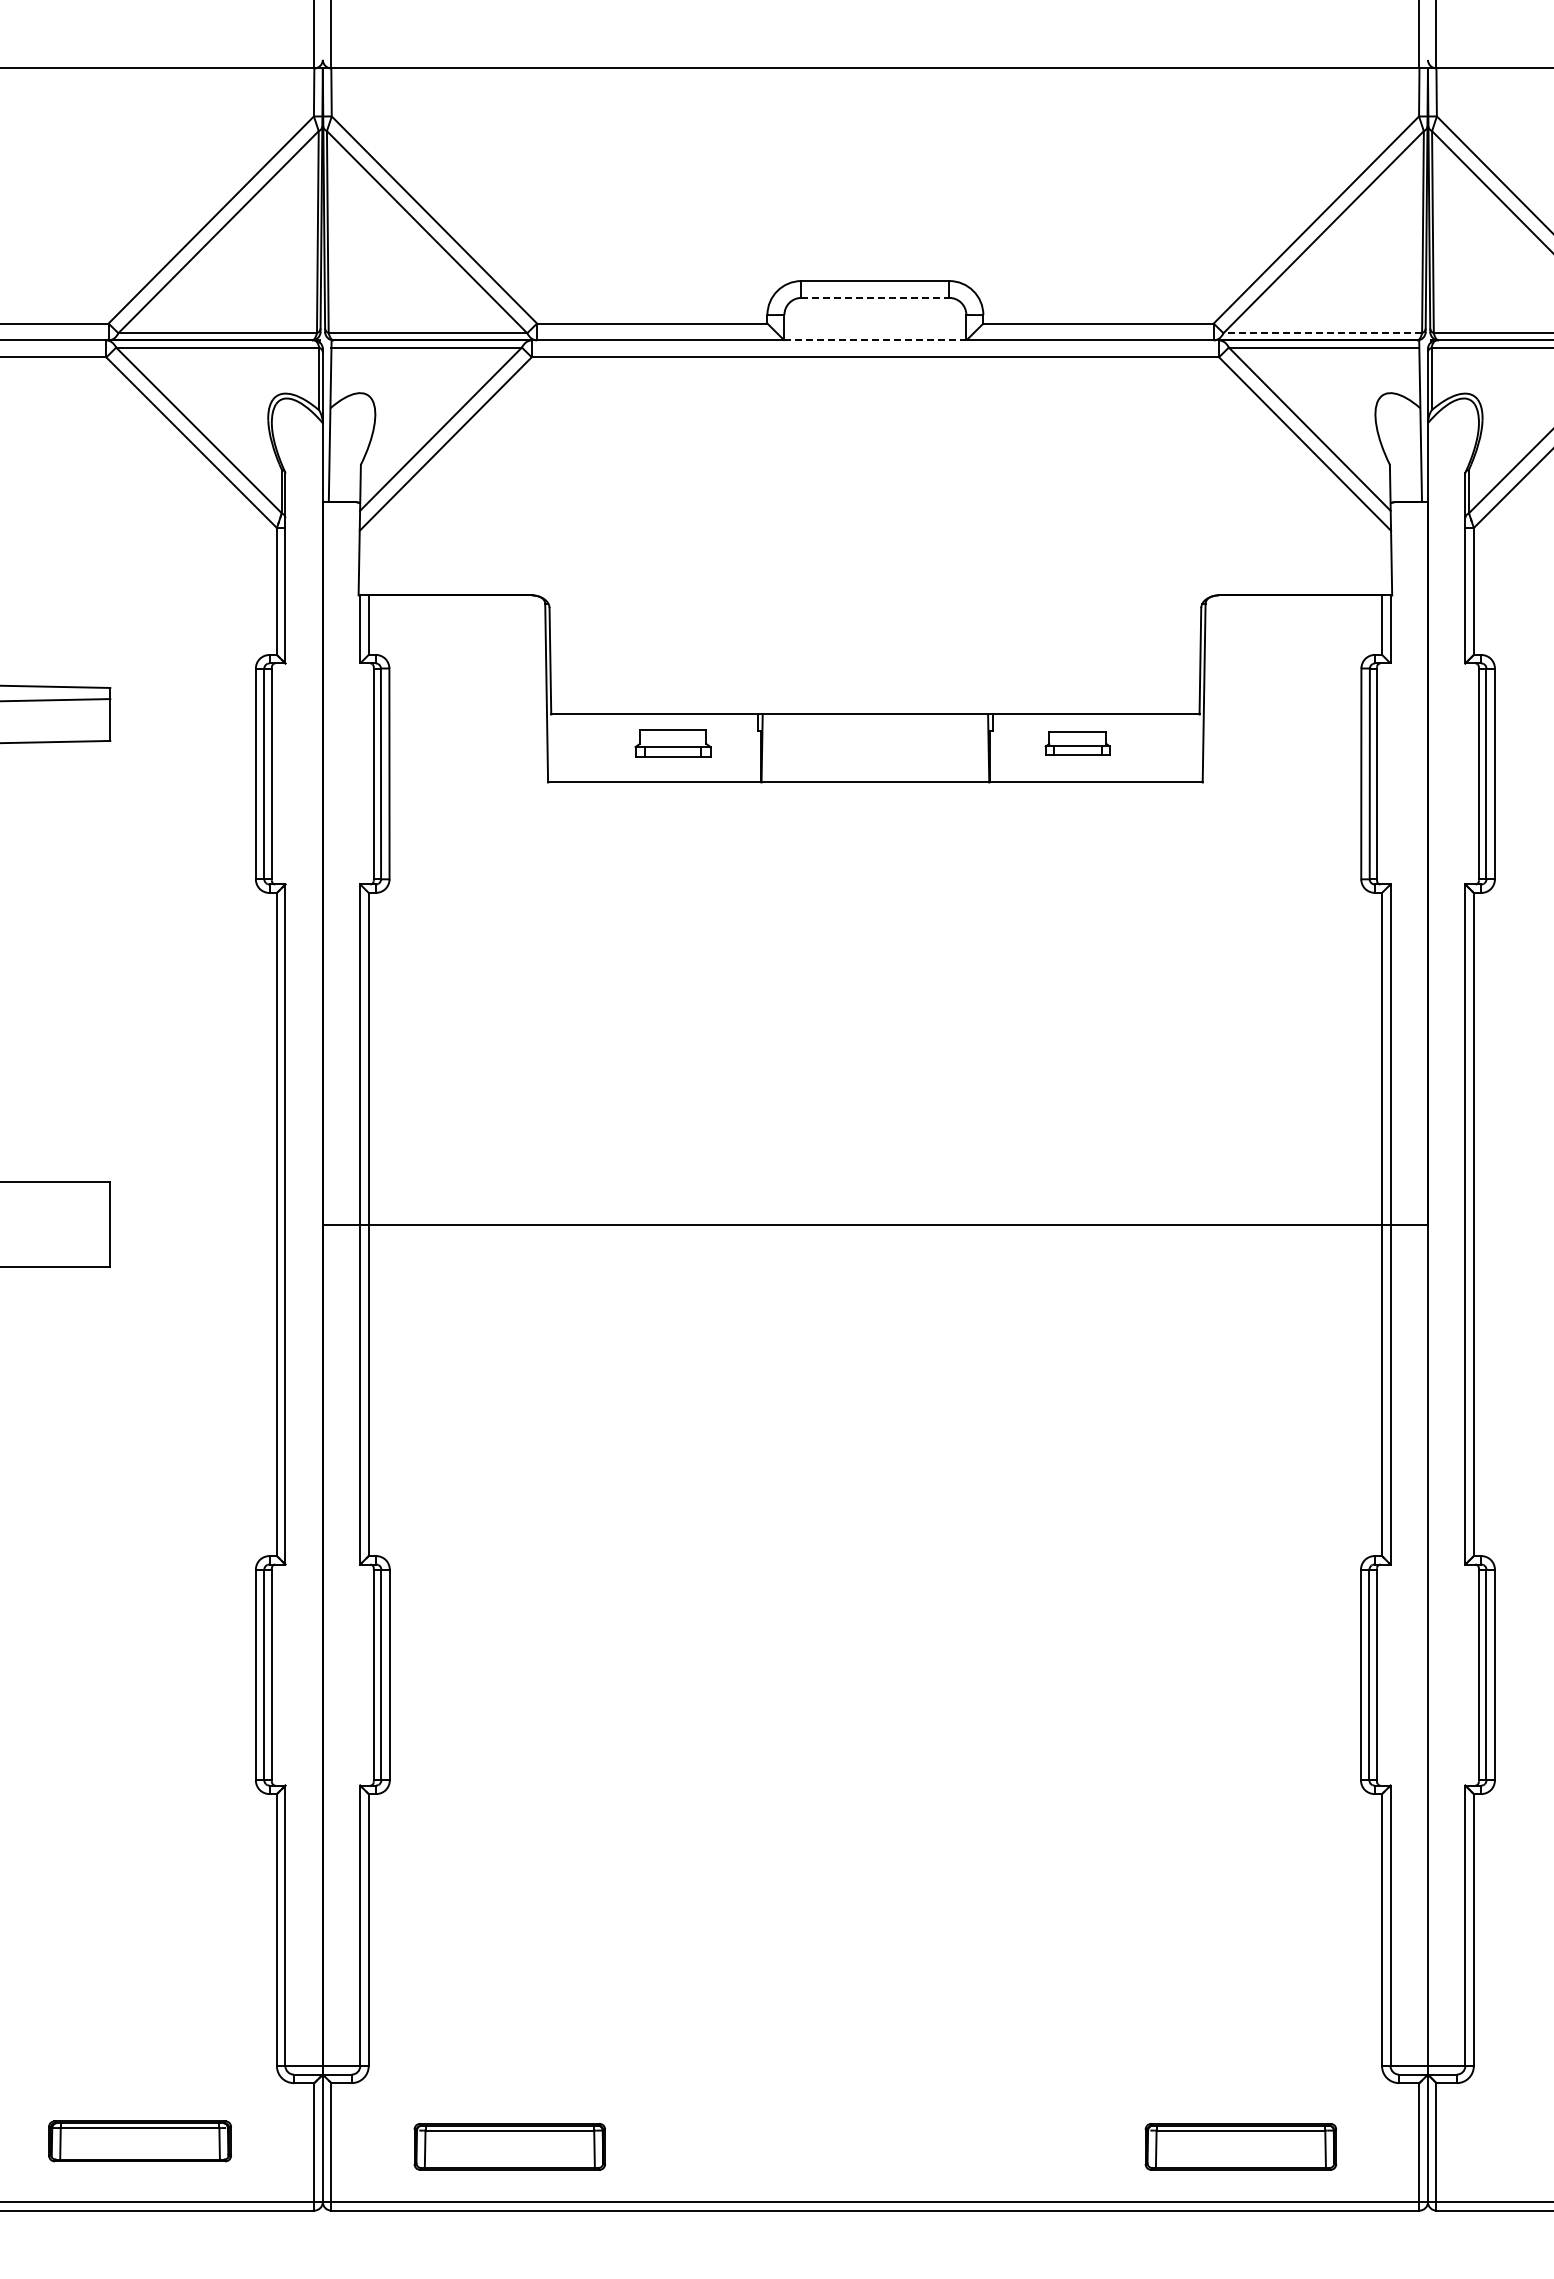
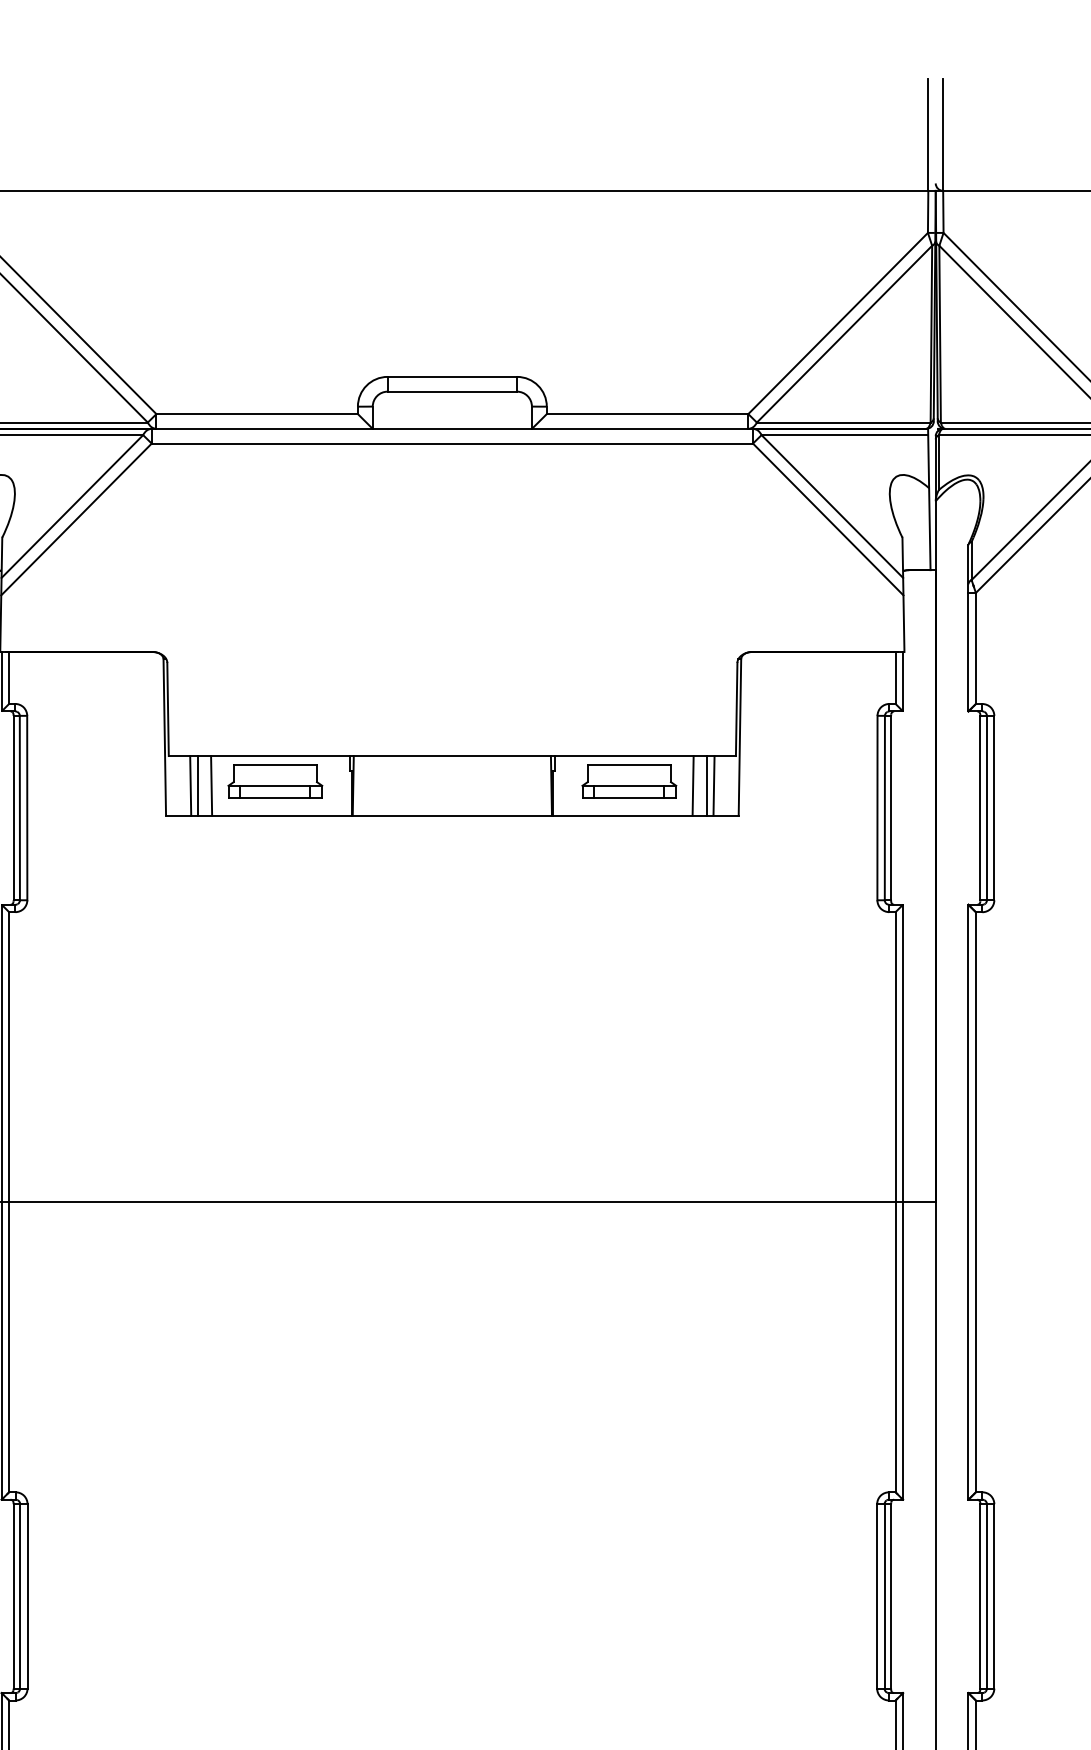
line: (875, 297) -> (452, 391), dashed -> solid
line: (1322, 333) -> (843, 422), dashed -> solid
line: (875, 340) -> (452, 428), dashed -> solid
part: (672, 743) -> (274, 781), size x1.43
part: (1077, 743) -> (629, 781), size x1.67
line: (575, 748) -> (190, 785), added
line: (584, 748) -> (197, 785), added
line: (599, 748) -> (211, 785), added
line: (1150, 748) -> (693, 785), added
line: (1166, 748) -> (707, 785), added
line: (1174, 748) -> (714, 785), added

